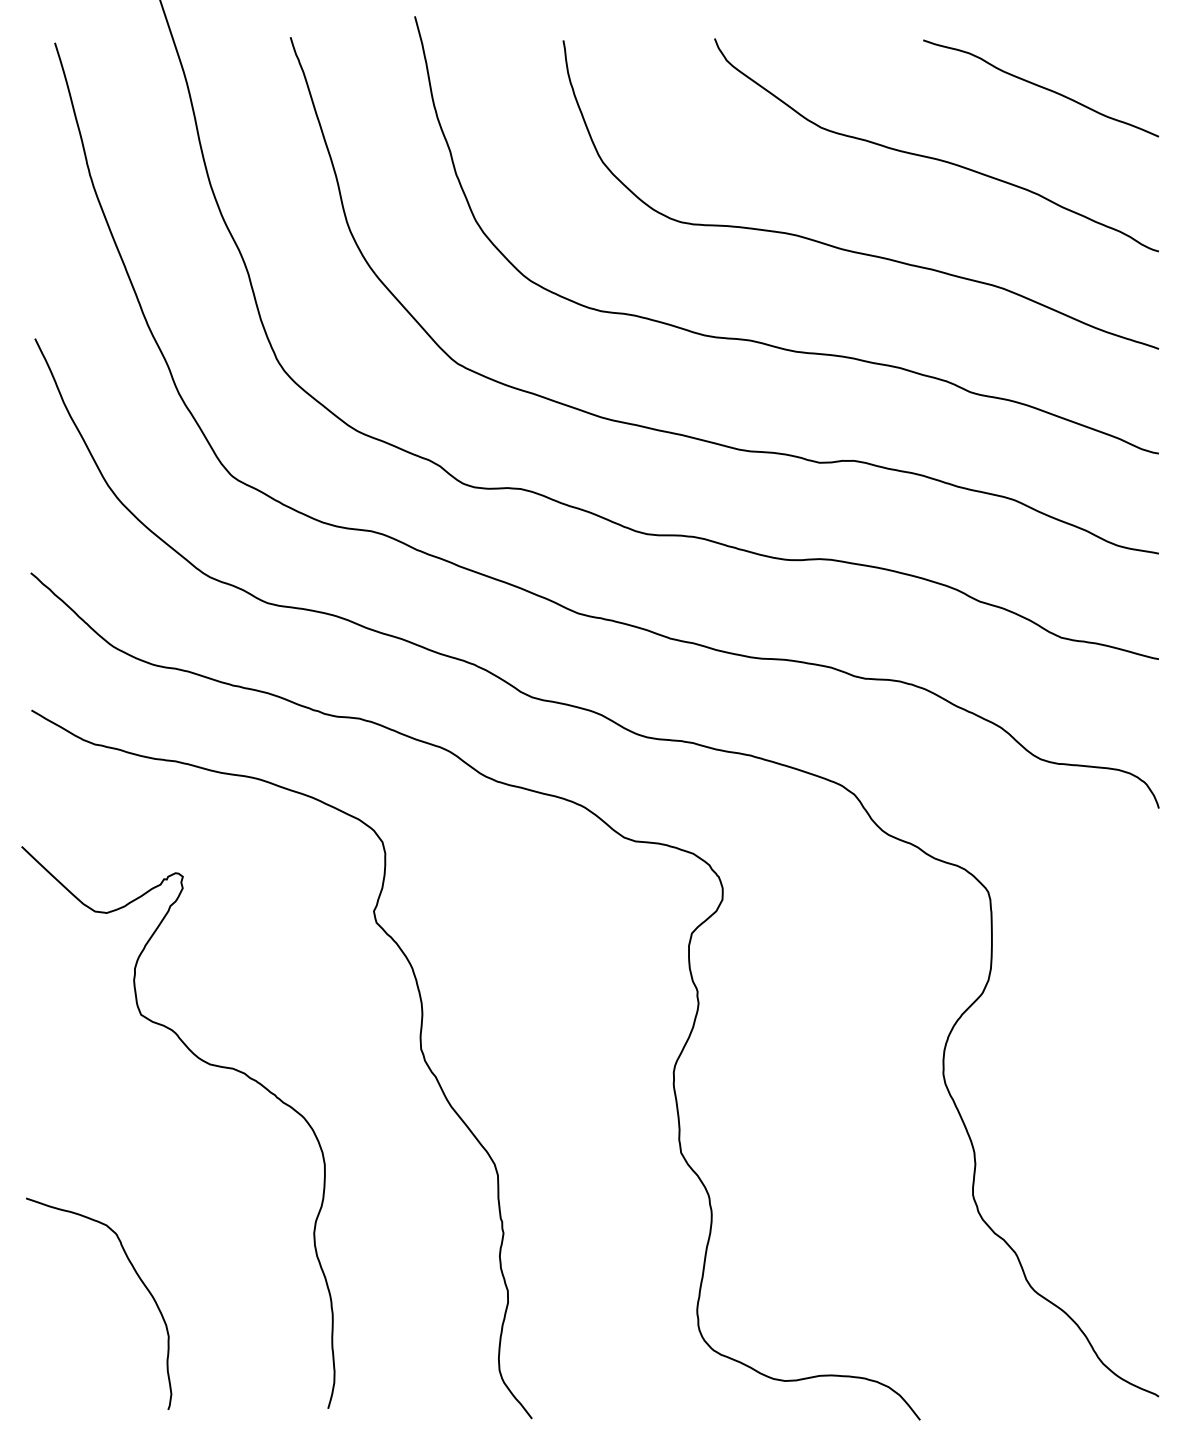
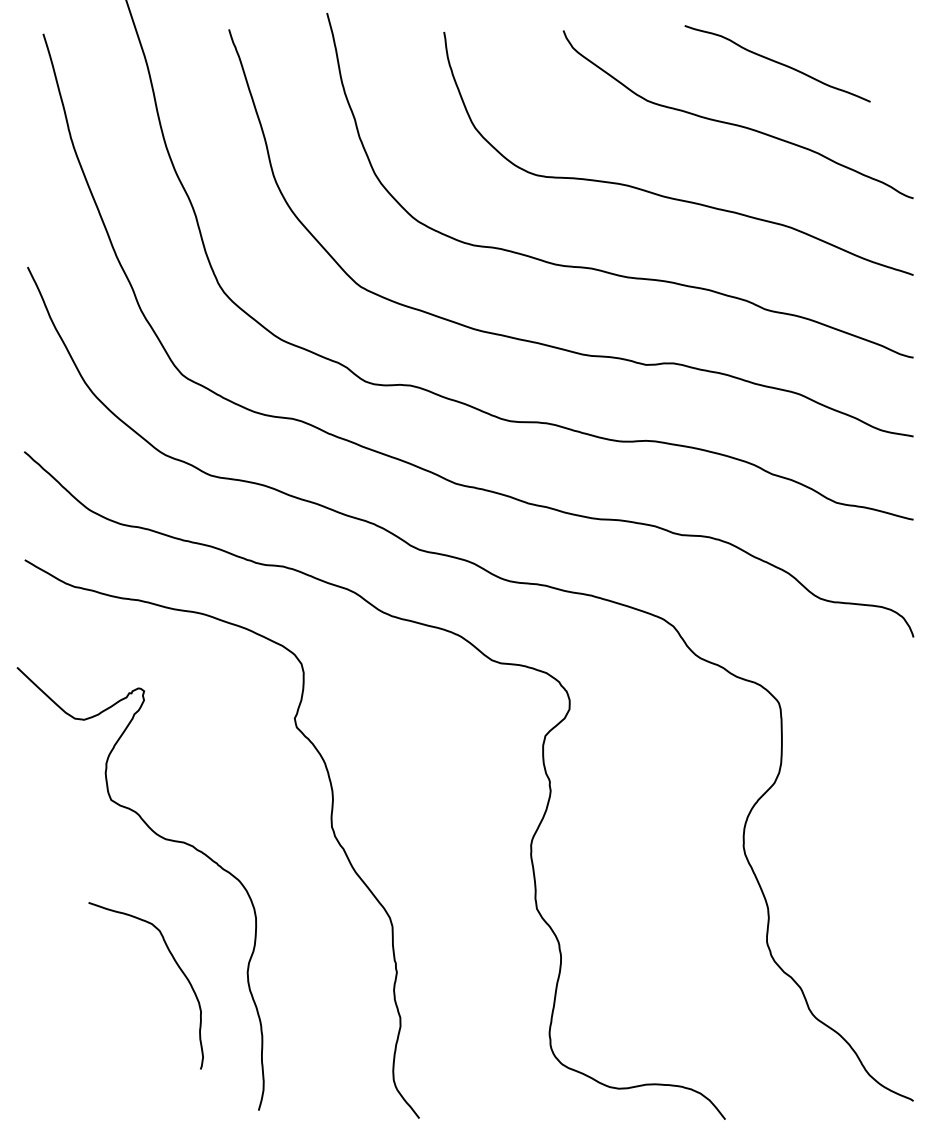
curve: (1040, 88) -> (777, 63), moved
curve: (136, 1275) -> (175, 963), moved

